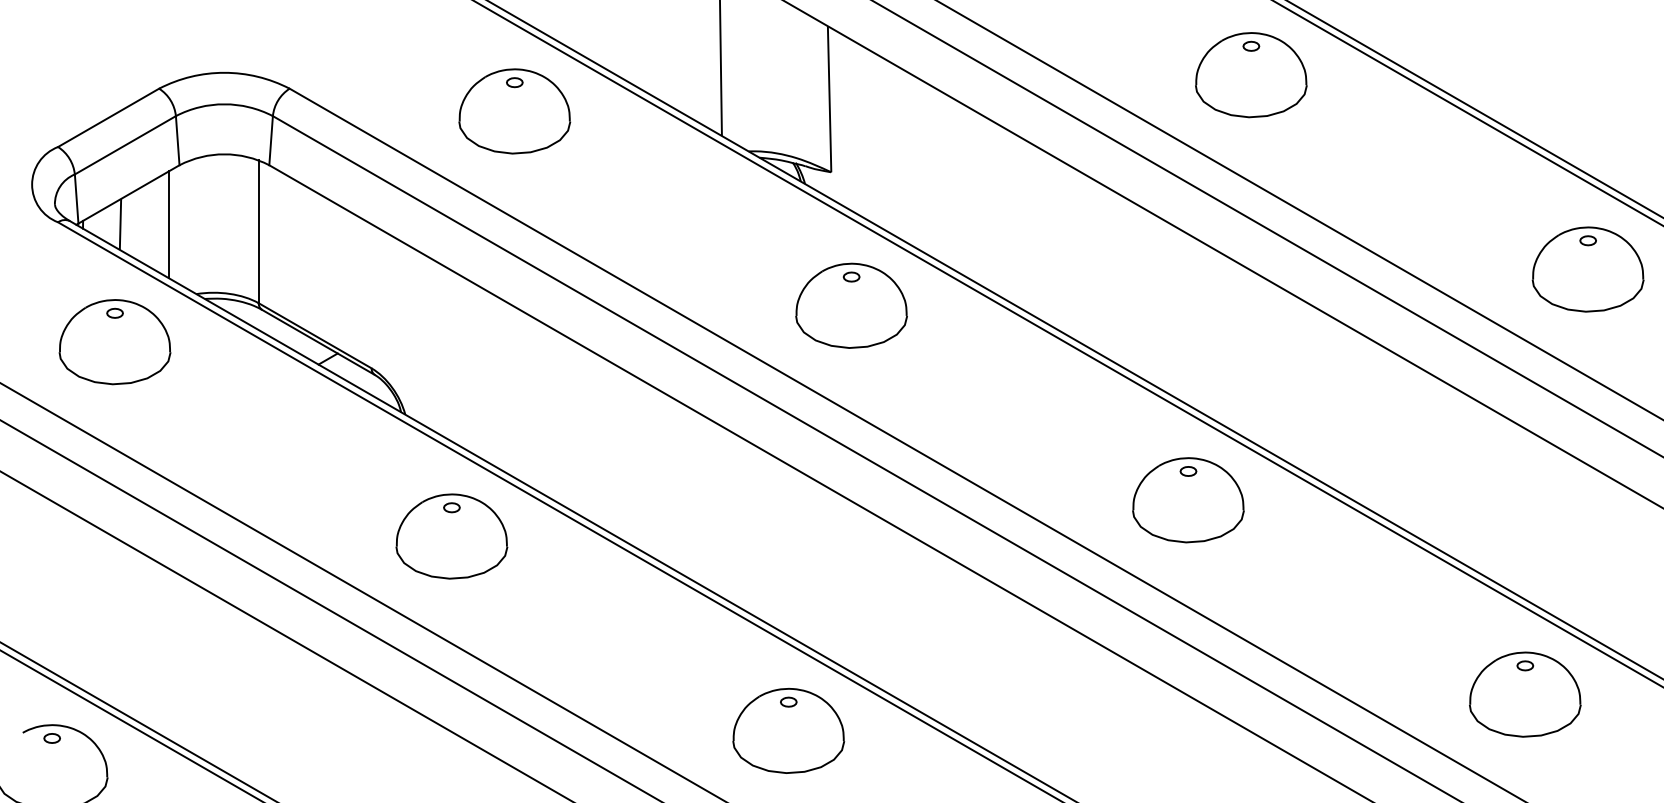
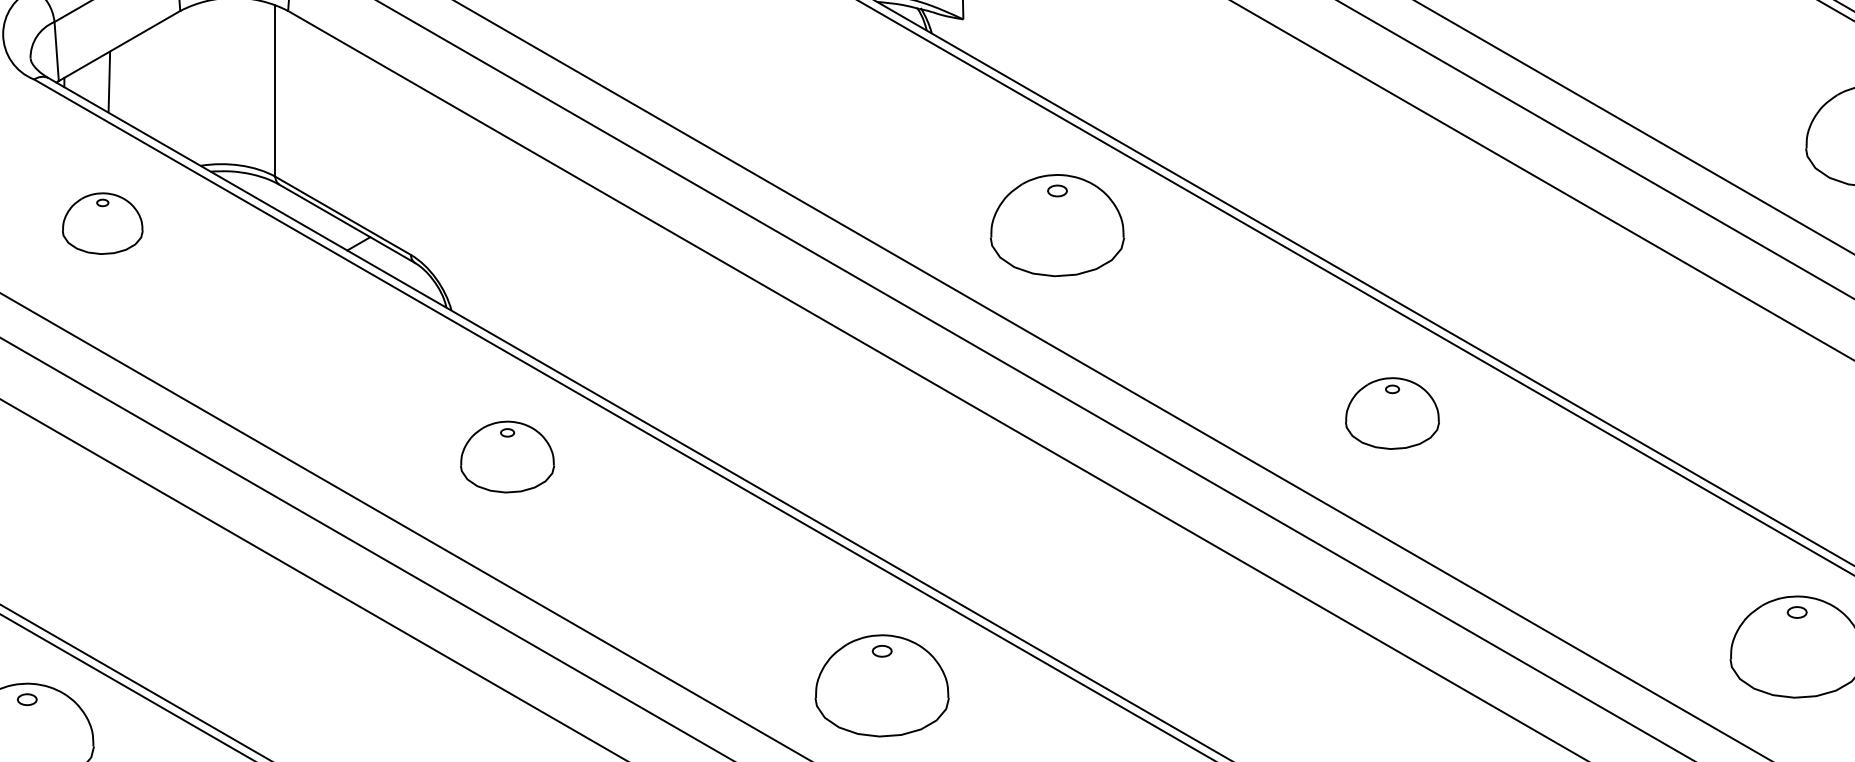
line: (169, 224) -> (168, 82), removed
part: (851, 305) -> (1057, 225), moved
part: (114, 342) -> (102, 223), size x0.6
part: (1188, 500) -> (1392, 413), size x0.7
part: (451, 536) -> (507, 457), size x0.7
part: (788, 730) -> (881, 685), moved

